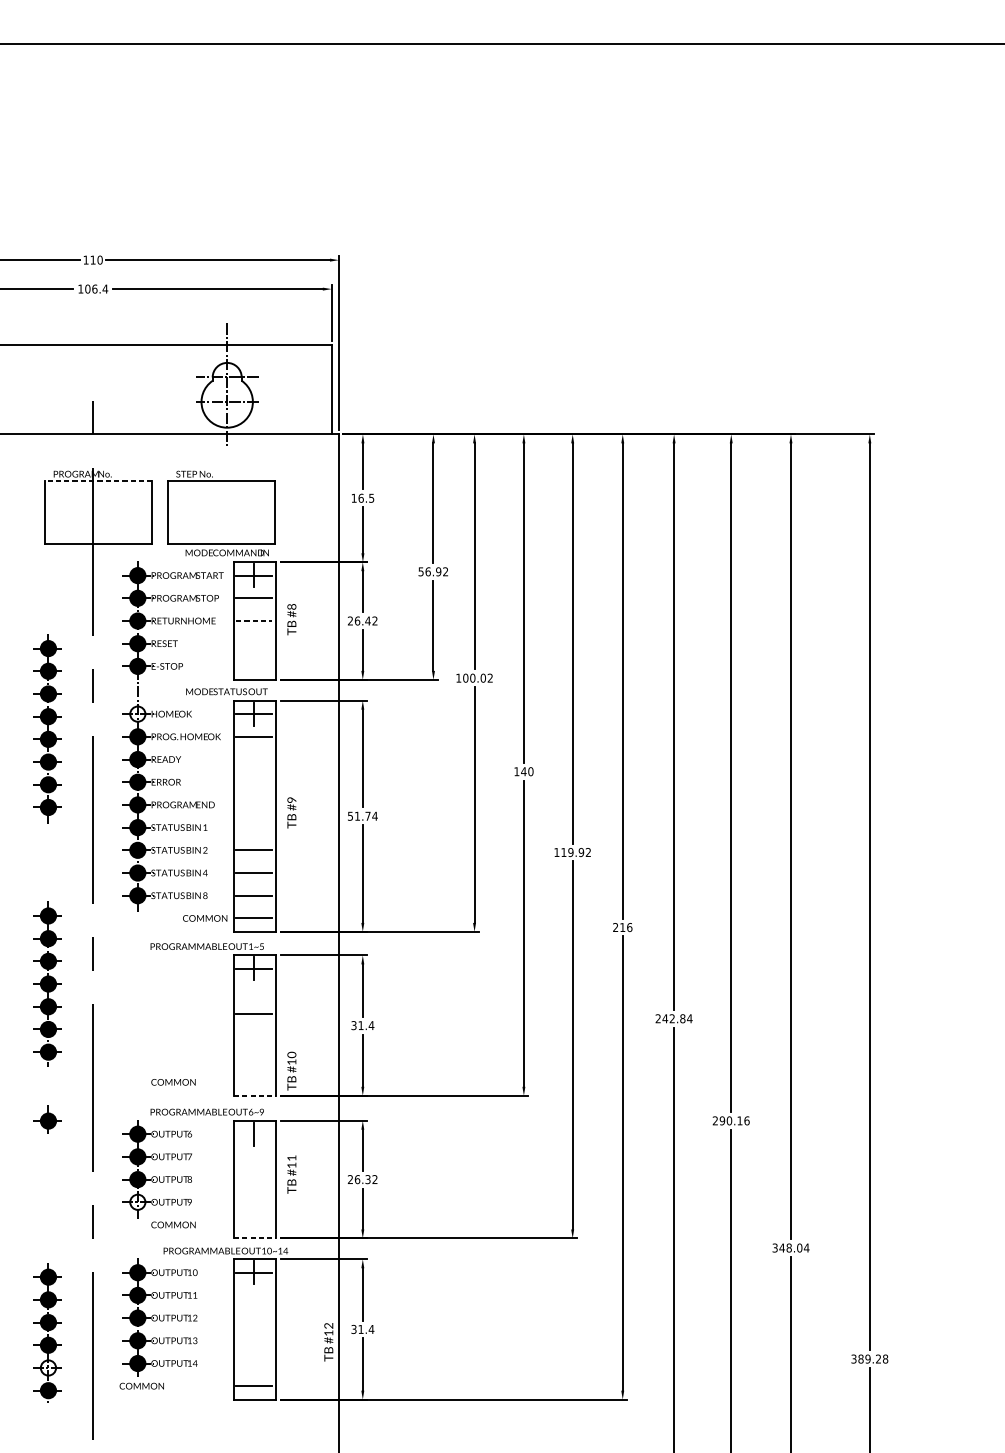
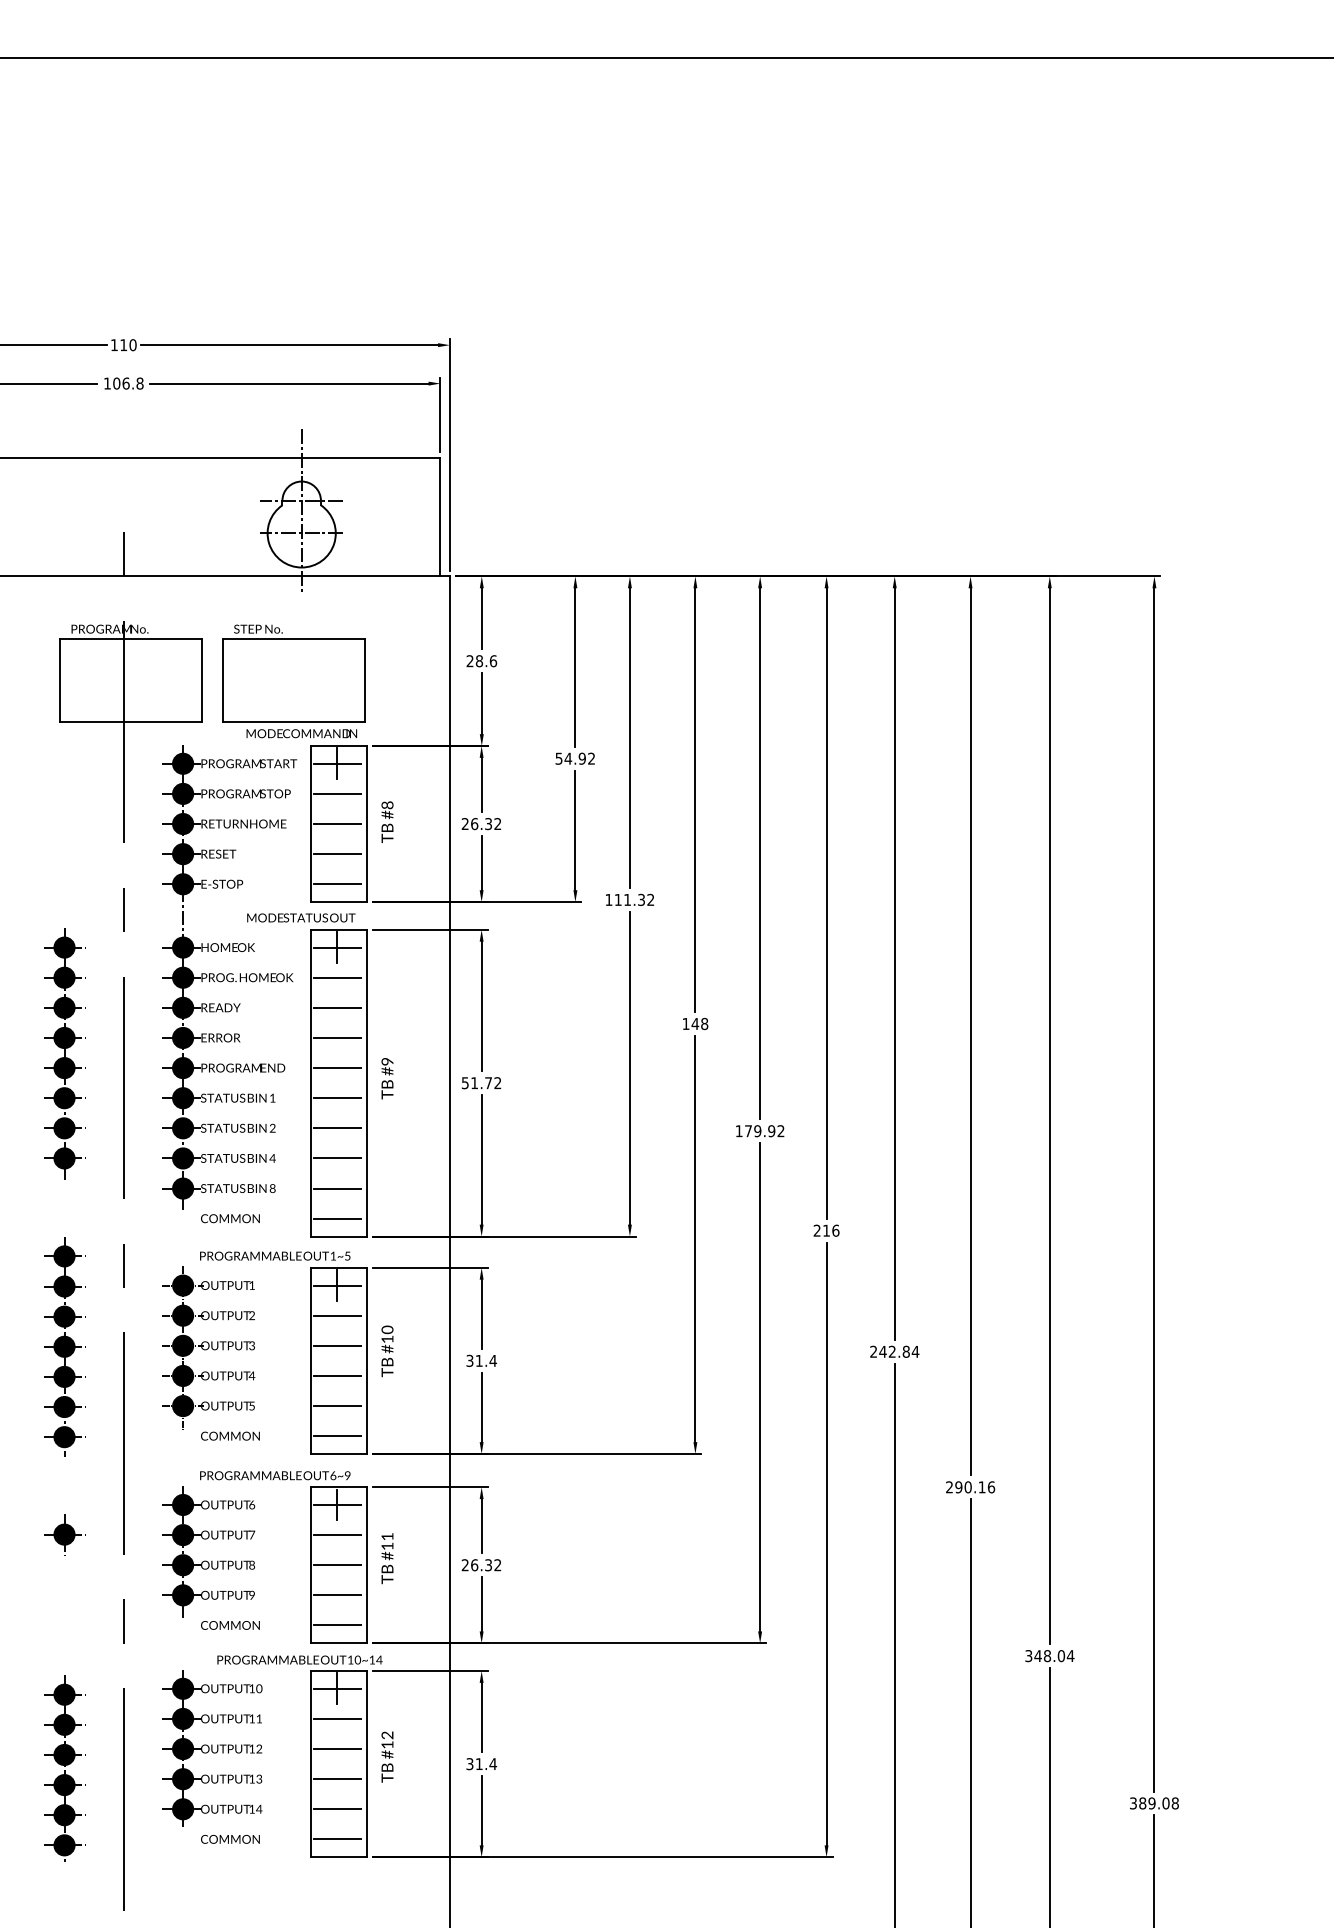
text: (104, 289) -> (139, 383), 106.4 -> 106.8
line: (98, 481) -> (130, 638), dashed -> solid
text: (362, 498) -> (481, 661), 16.5 -> 28.6
text: (428, 571) -> (568, 758), 56.92 -> 54.92
line: (254, 621) -> (337, 824), dashed -> solid
text: (367, 621) -> (488, 824), 26.42 -> 26.32
line: (254, 643) -> (337, 854), added
line: (254, 666) -> (337, 884), added
text: (474, 677) -> (629, 899), 100.02 -> 111.32
fill: (138, 714) -> (183, 947), added
part: (48, 728) -> (64, 1053), moved
line: (254, 759) -> (337, 1007), added
text: (530, 771) -> (704, 1023), 140 -> 148
line: (254, 781) -> (337, 1037), added
line: (254, 805) -> (337, 1068), added
text: (374, 816) -> (497, 1083), 51.74 -> 51.72
line: (254, 827) -> (337, 1098), added
text: (563, 852) -> (748, 1131), 119.92 -> 179.92
text: (205, 918) -> (230, 1218), moved
part: (48, 983) -> (64, 1346), moved
line: (254, 991) -> (337, 1315), added
part: (156, 1015) -> (208, 1347), added
line: (254, 1036) -> (337, 1375), added
line: (254, 1059) -> (337, 1406), added
text: (291, 1071) -> (387, 1351), moved
line: (254, 1082) -> (337, 1436), added
line: (255, 1096) -> (339, 1454), dashed -> solid
part: (48, 1121) -> (64, 1534), moved
line: (254, 1133) -> (337, 1504), added
line: (254, 1157) -> (337, 1535), added
line: (254, 1179) -> (337, 1565), added
fill: (138, 1202) -> (183, 1595), added
line: (254, 1202) -> (337, 1595), added
line: (254, 1225) -> (337, 1625), added
line: (255, 1238) -> (339, 1643), dashed -> solid
line: (254, 1295) -> (337, 1718), added
line: (254, 1318) -> (337, 1749), added
line: (254, 1341) -> (337, 1779), added
text: (328, 1341) -> (387, 1756), moved
text: (878, 1359) -> (1165, 1803), 389.28 -> 389.08
line: (254, 1363) -> (337, 1809), added
fill: (48, 1368) -> (64, 1815), added
text: (141, 1386) -> (230, 1839), moved

